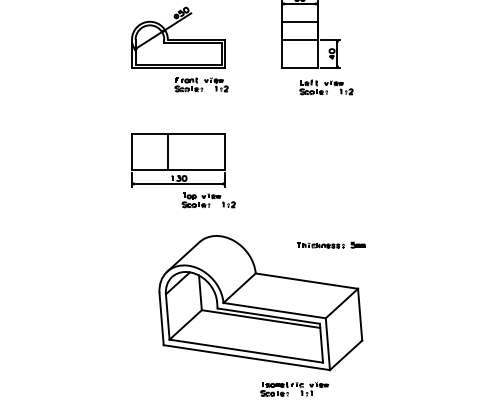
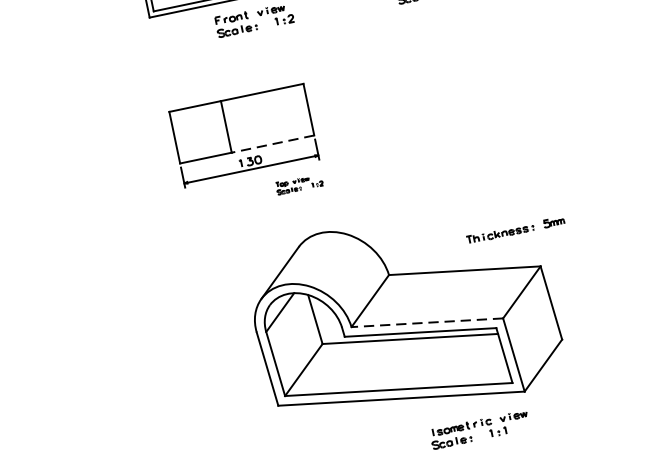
line: (196, 169) -> (272, 143), solid -> dashed
part: (208, 200) -> (299, 184), size x0.6
part: (331, 244) -> (515, 229), moved
line: (274, 310) -> (427, 322), solid -> dashed

